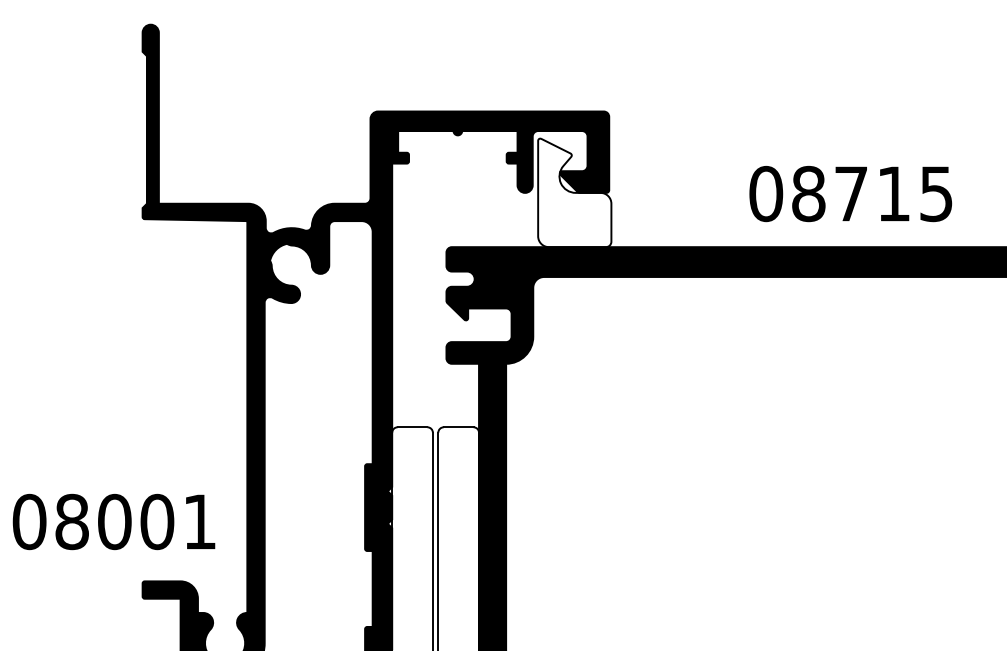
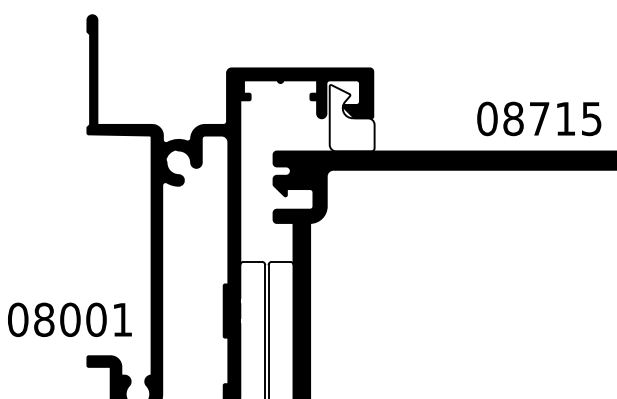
text: (851, 193) -> (539, 118), moved

